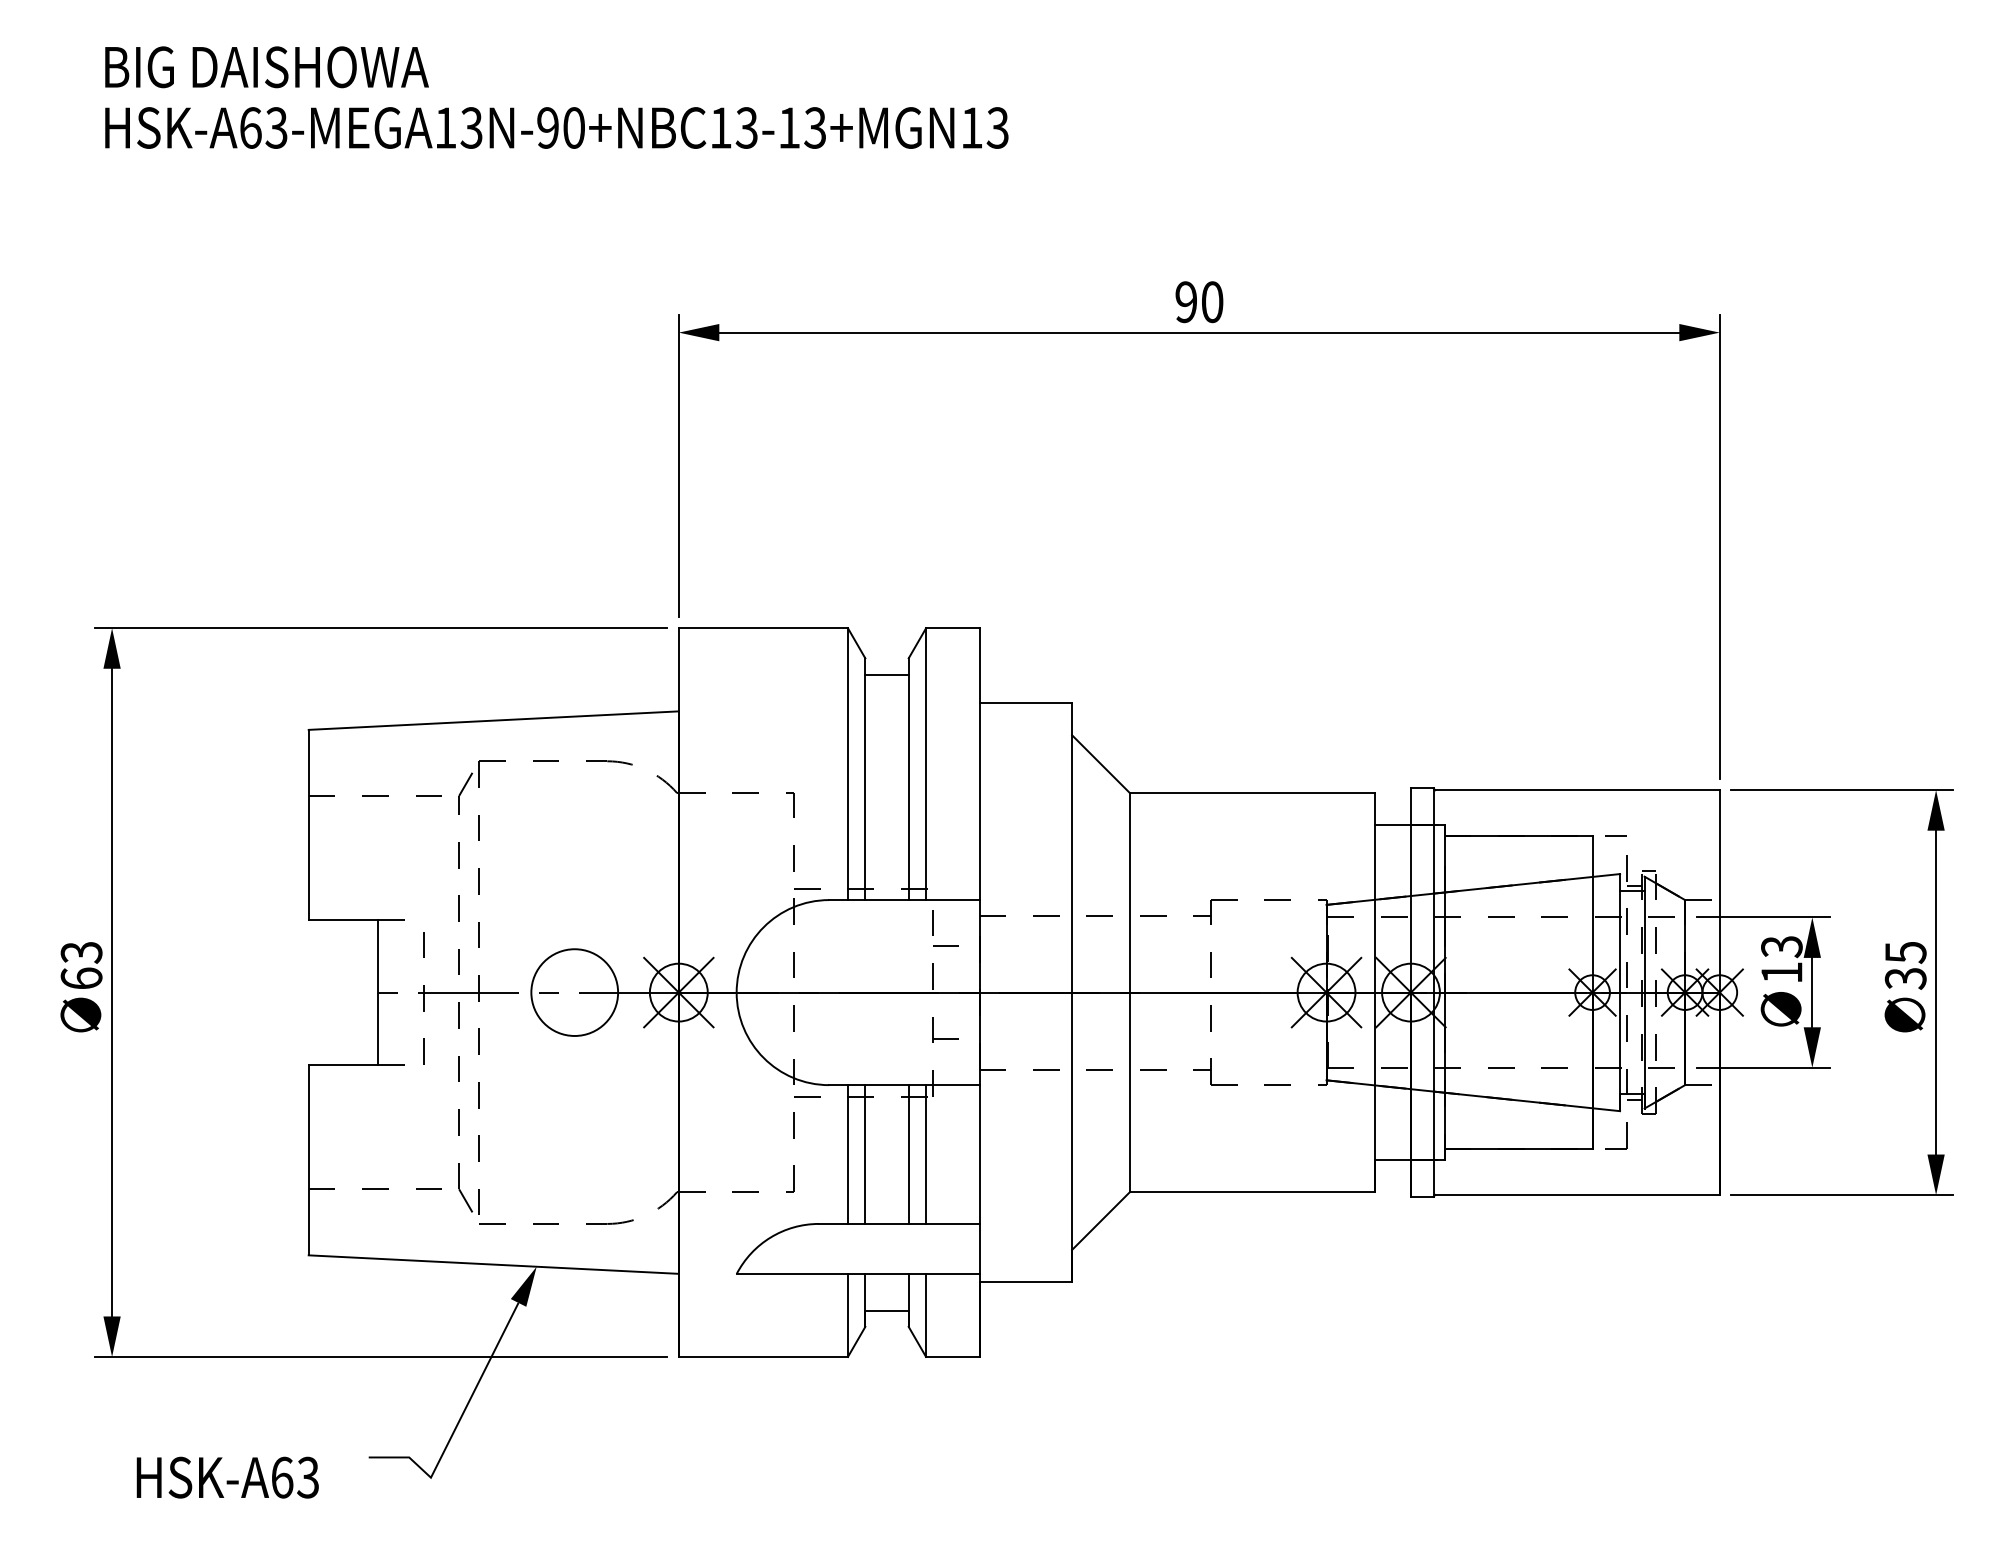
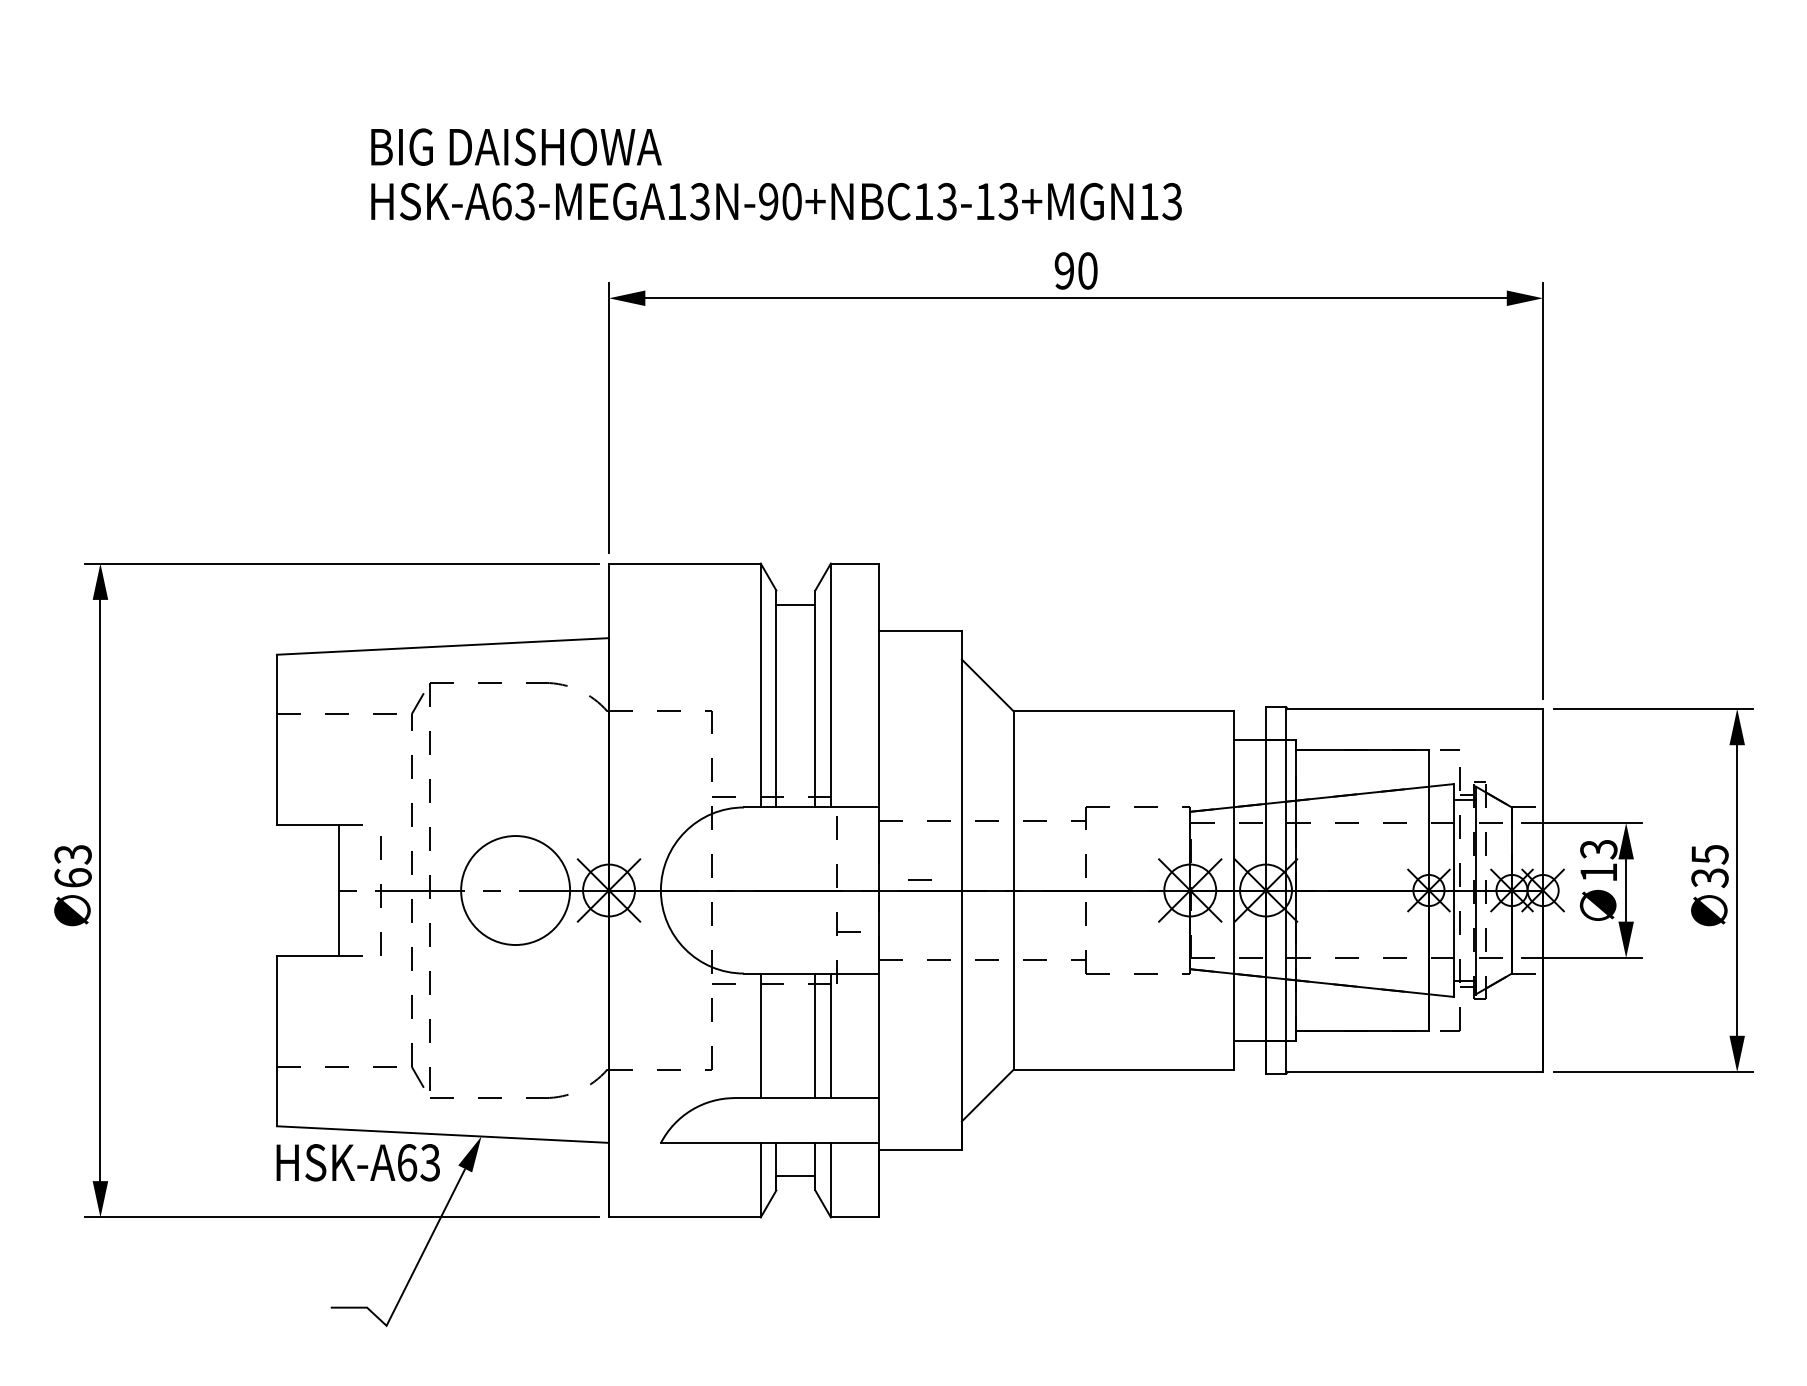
text: (556, 97) -> (776, 174), moved
line: (945, 945) -> (919, 879), moved
circle: (574, 992) -> (515, 890), size x1.4
line: (865, 1154) -> (776, 1035), removed
text: (226, 1477) -> (357, 1162), moved

